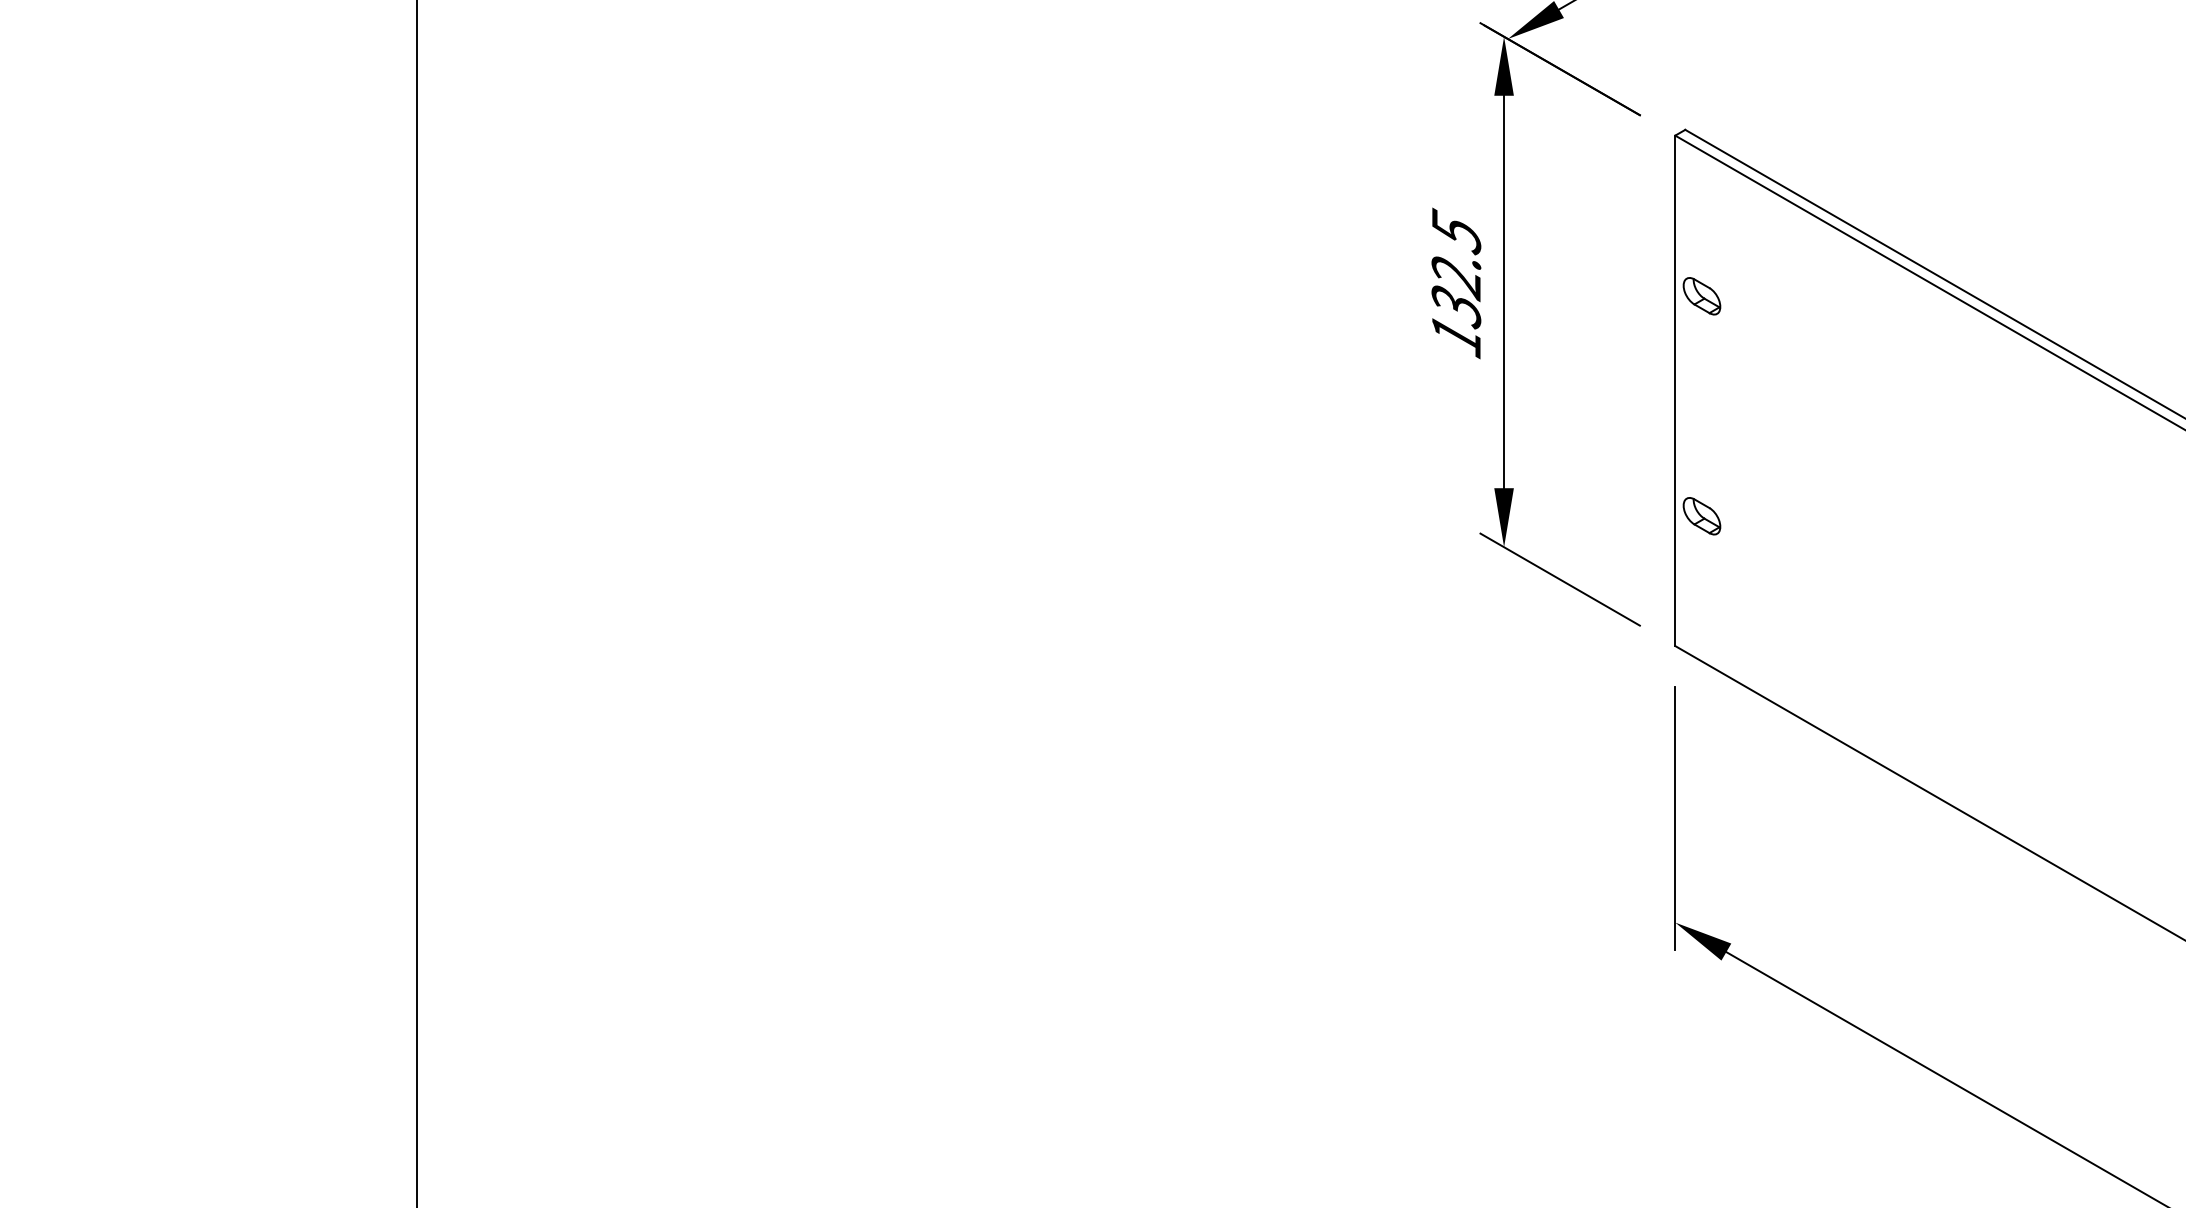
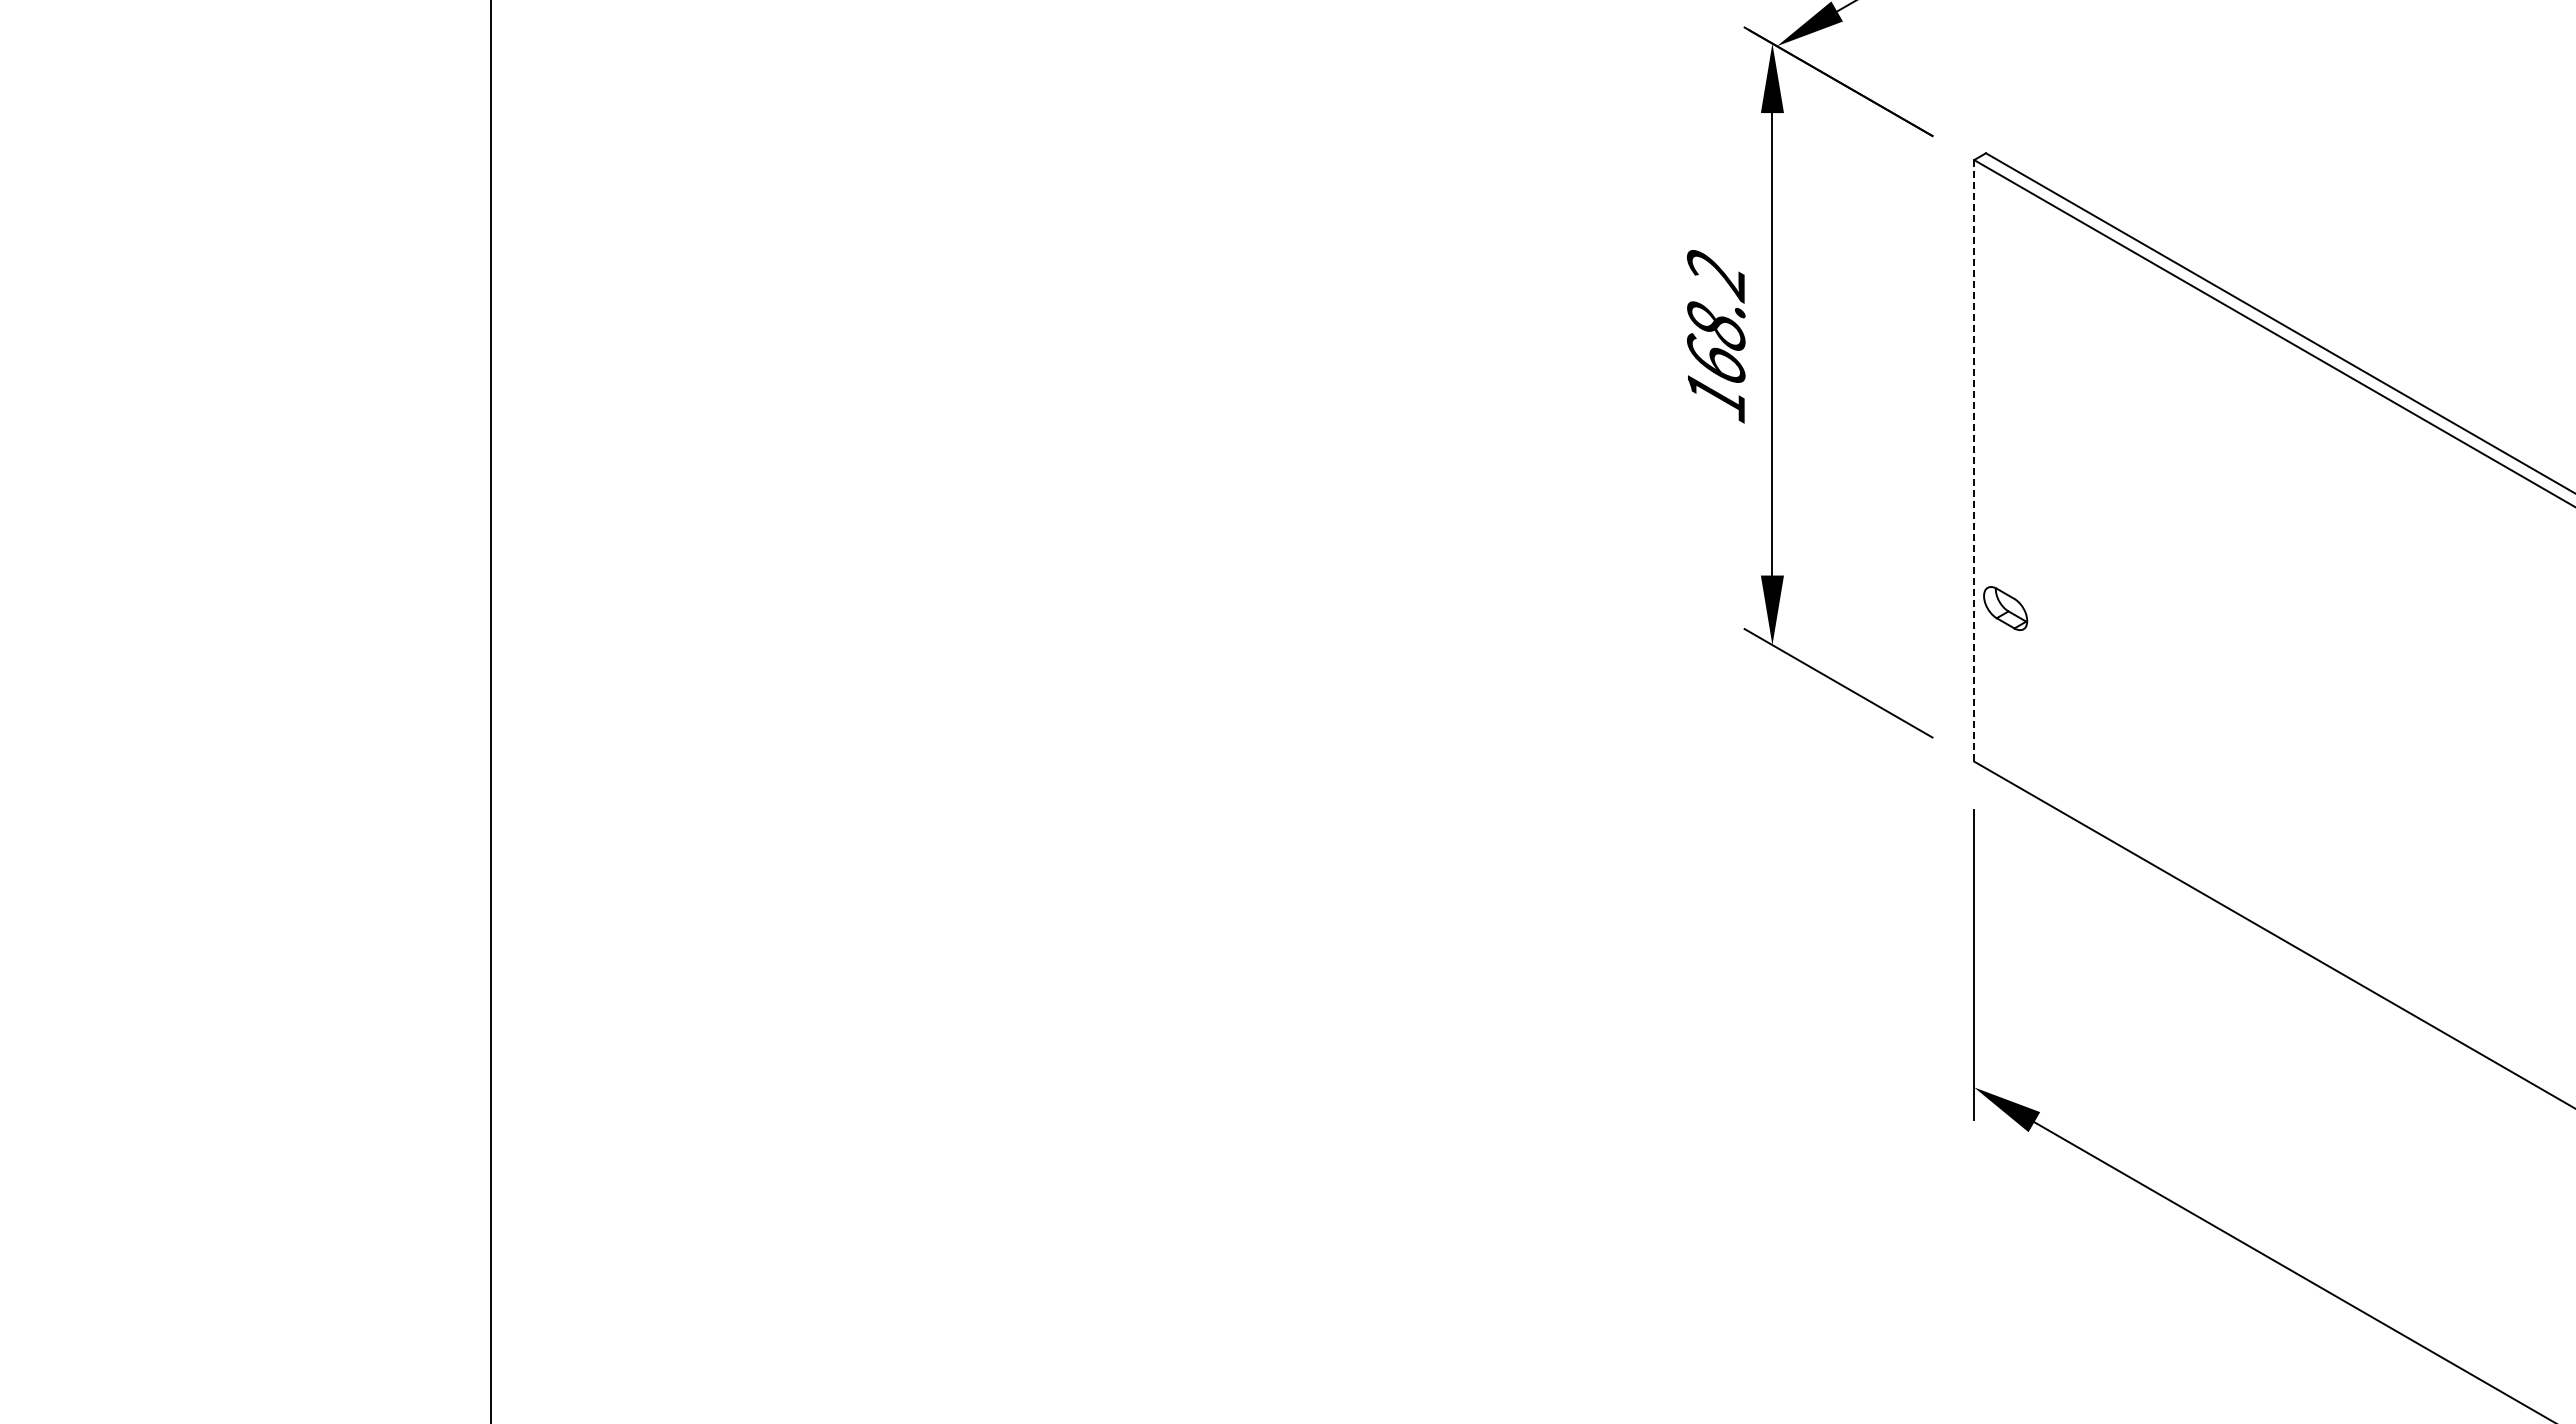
text: (1456, 268) -> (1716, 316), 132.5 -> 168.2
part: (1701, 295) -> (2005, 348), removed
line: (1675, 390) -> (1974, 460), solid -> dashed

